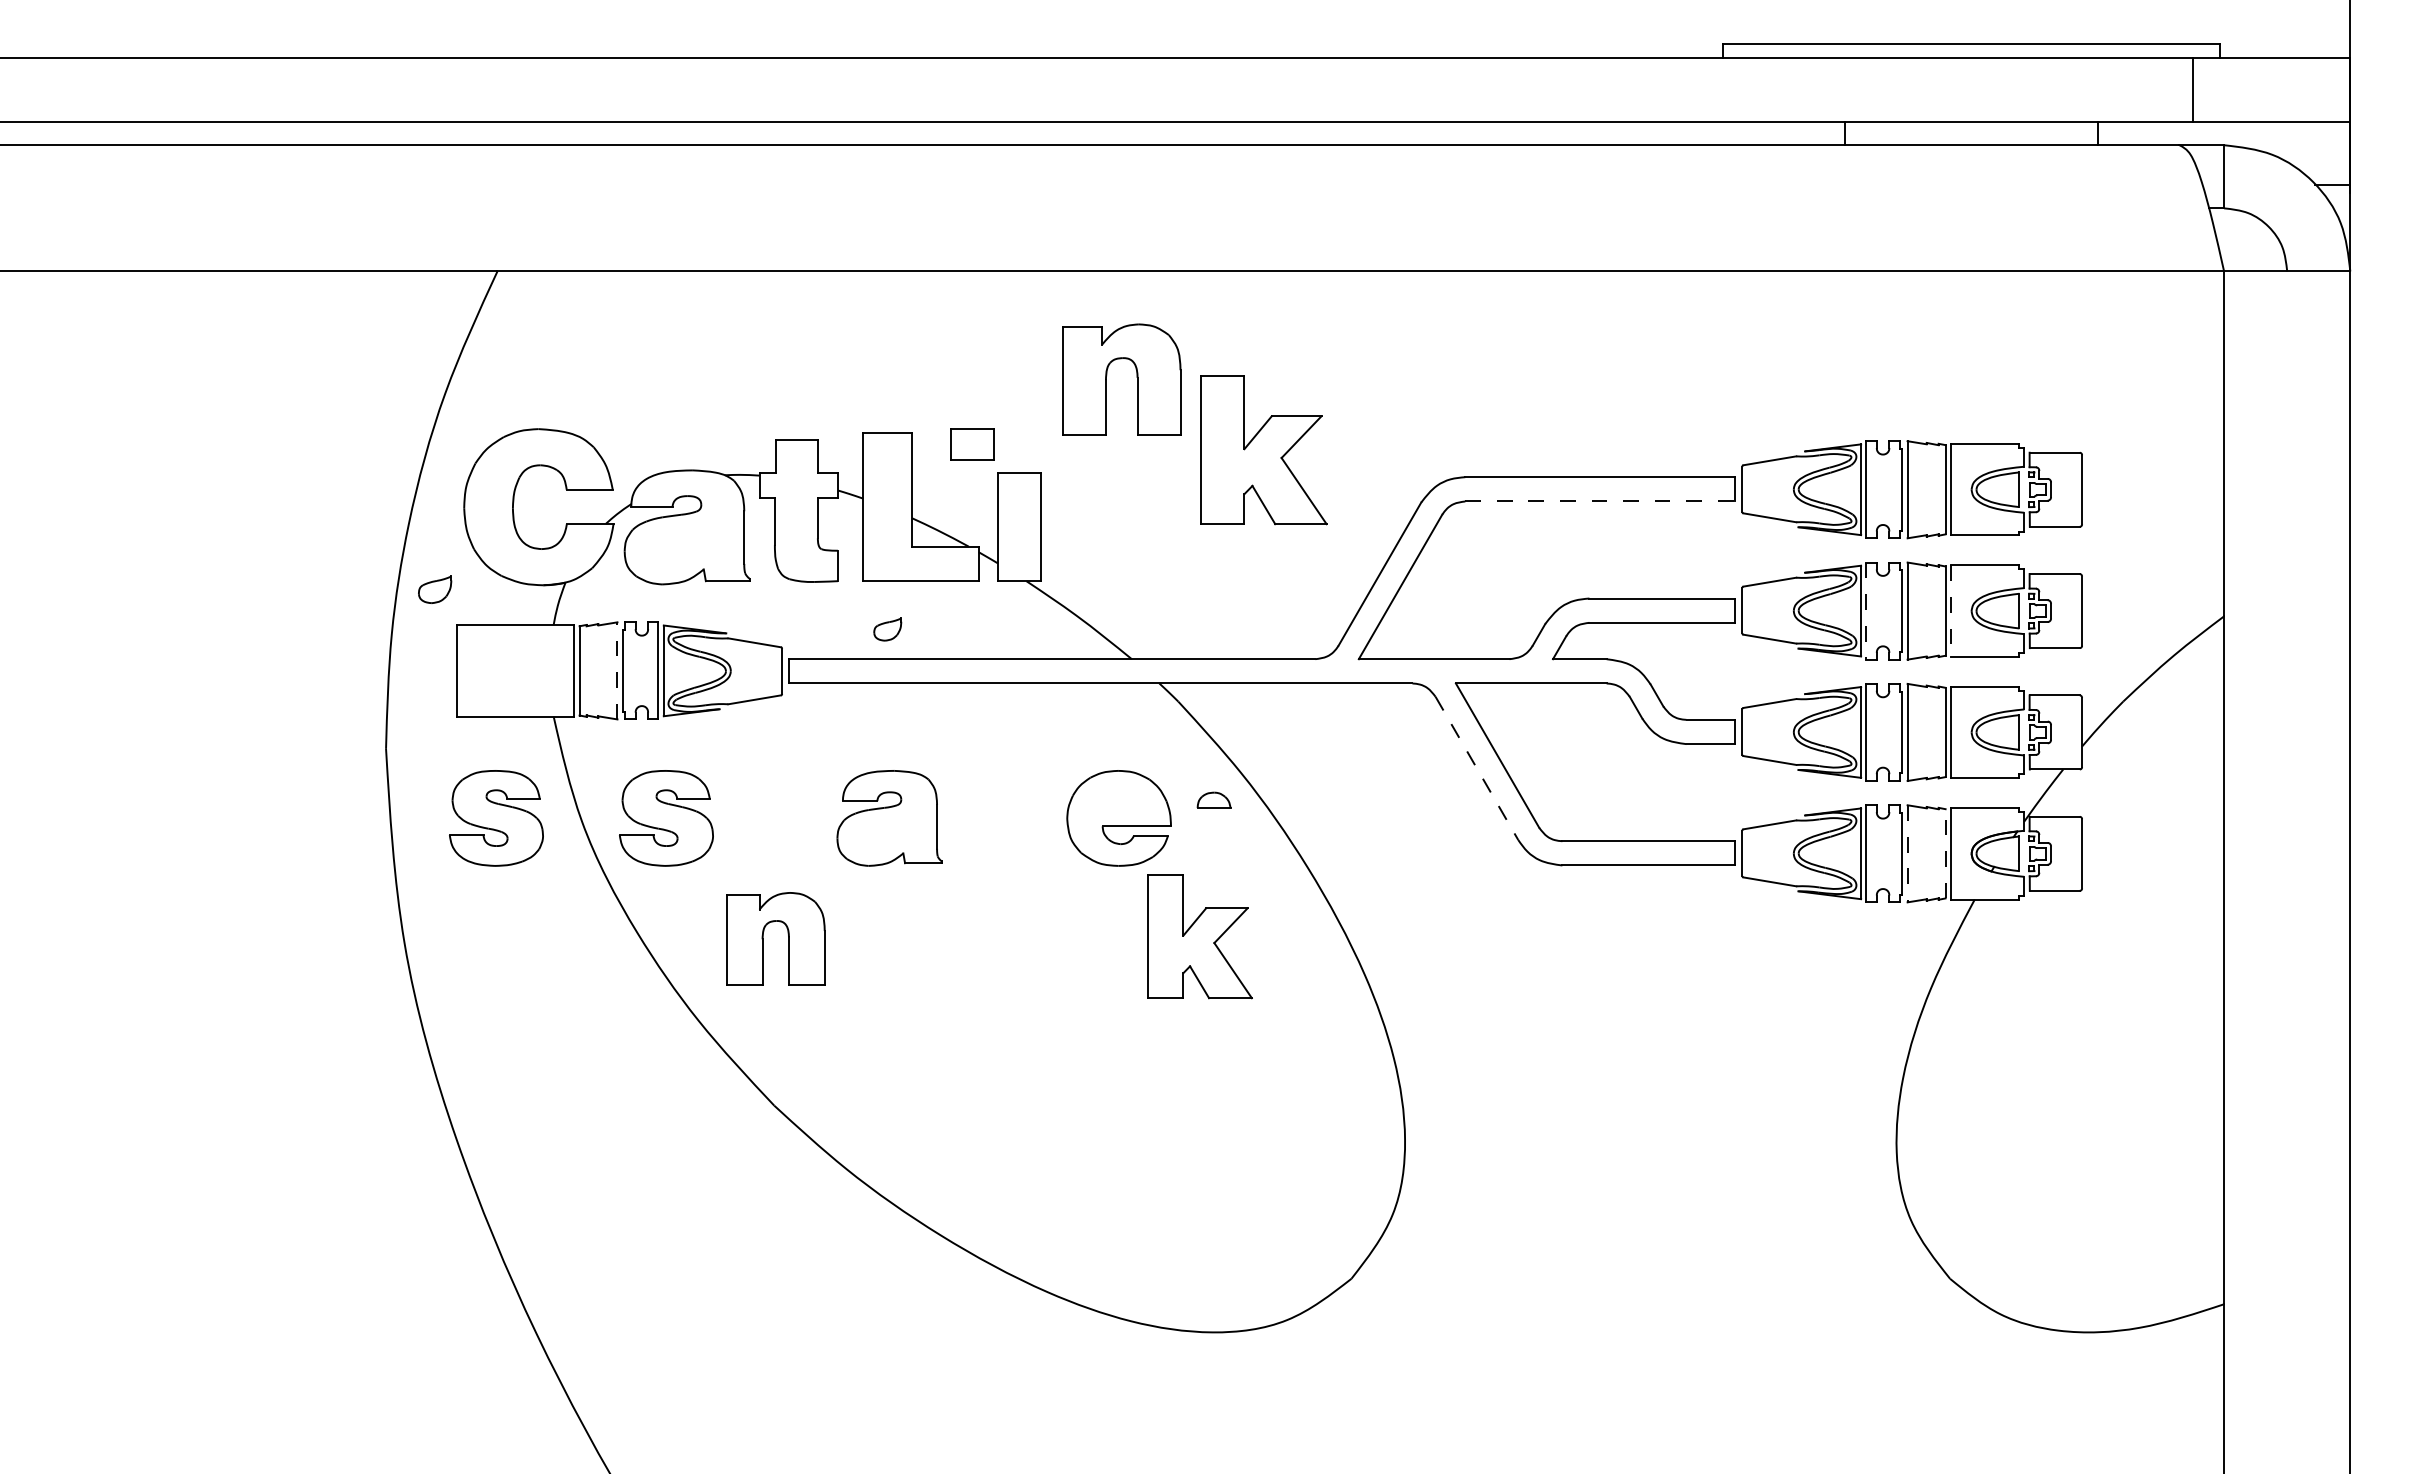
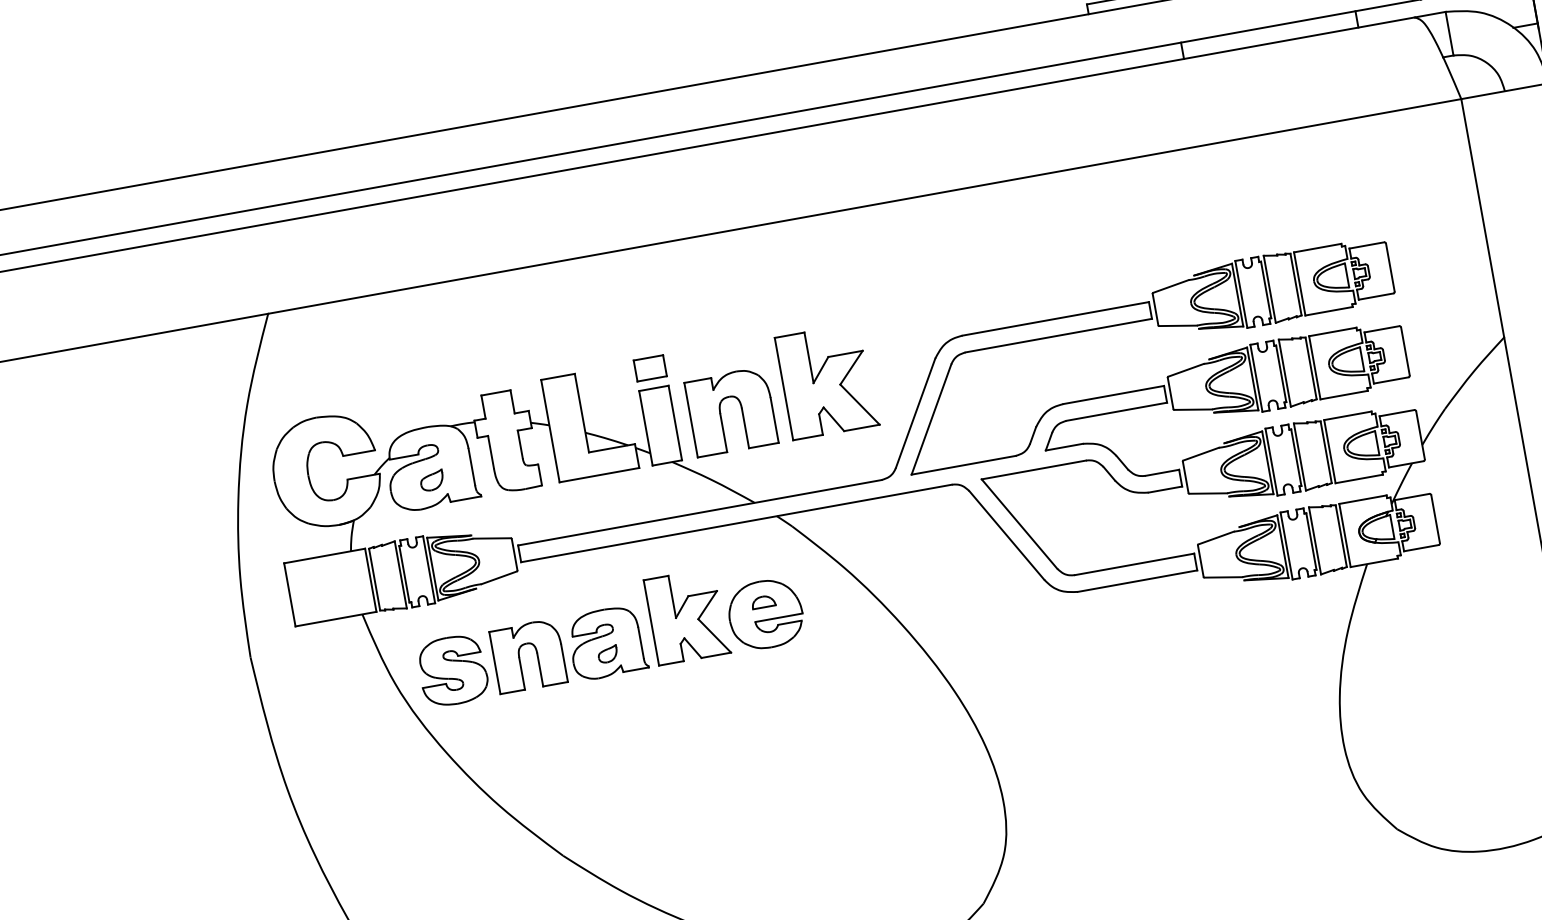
part: (1107, 375) -> (720, 410), moved
part: (972, 444) -> (650, 368), moved
part: (1263, 450) -> (826, 381), moved
line: (1600, 501) -> (1059, 335), dashed -> solid
part: (435, 589) -> (432, 480), moved
line: (1866, 611) -> (1256, 378), dashed -> solid
line: (1950, 611) -> (1314, 368), dashed -> solid
part: (887, 629) -> (607, 654), moved
line: (617, 670) -> (400, 574), dashed -> solid
line: (1476, 768) -> (1006, 535), dashed -> solid
part: (1213, 799) -> (763, 601), moved
part: (496, 818) -> (335, 691), removed
line: (1907, 853) -> (1314, 540), dashed -> solid
line: (1945, 853) -> (1341, 535), dashed -> solid
part: (1199, 936) -> (687, 616), moved
part: (763, 938) -> (519, 657), moved

